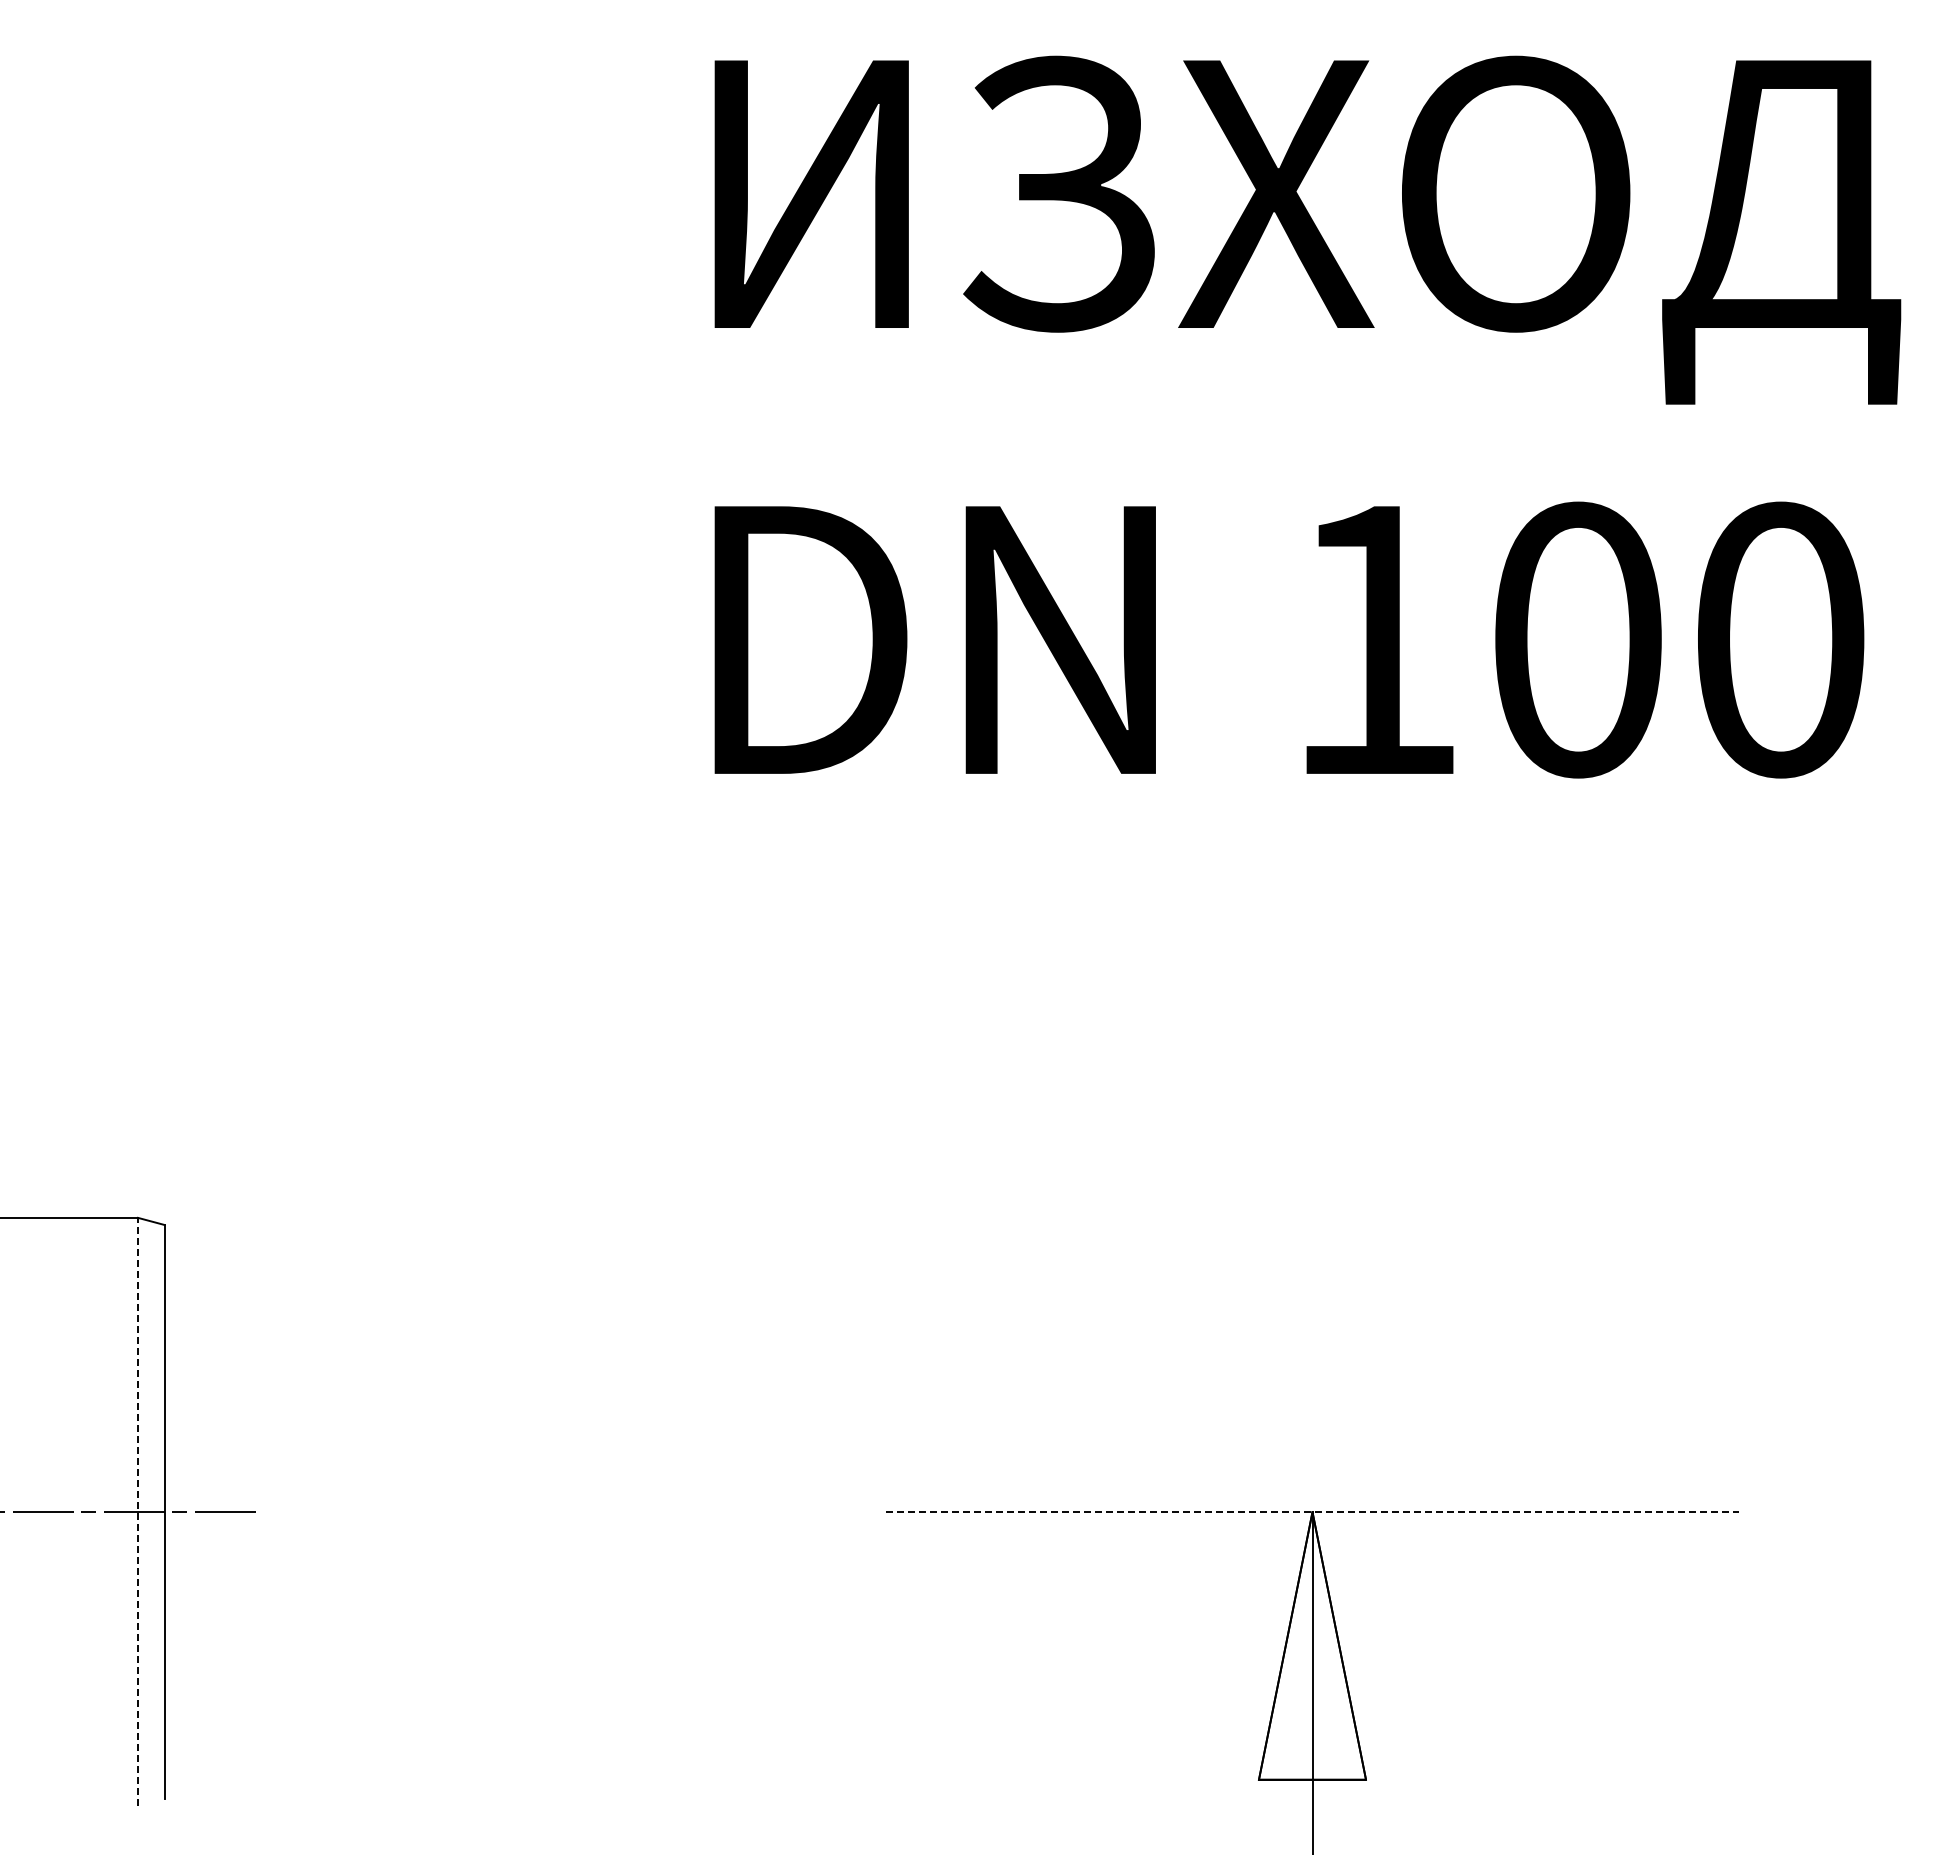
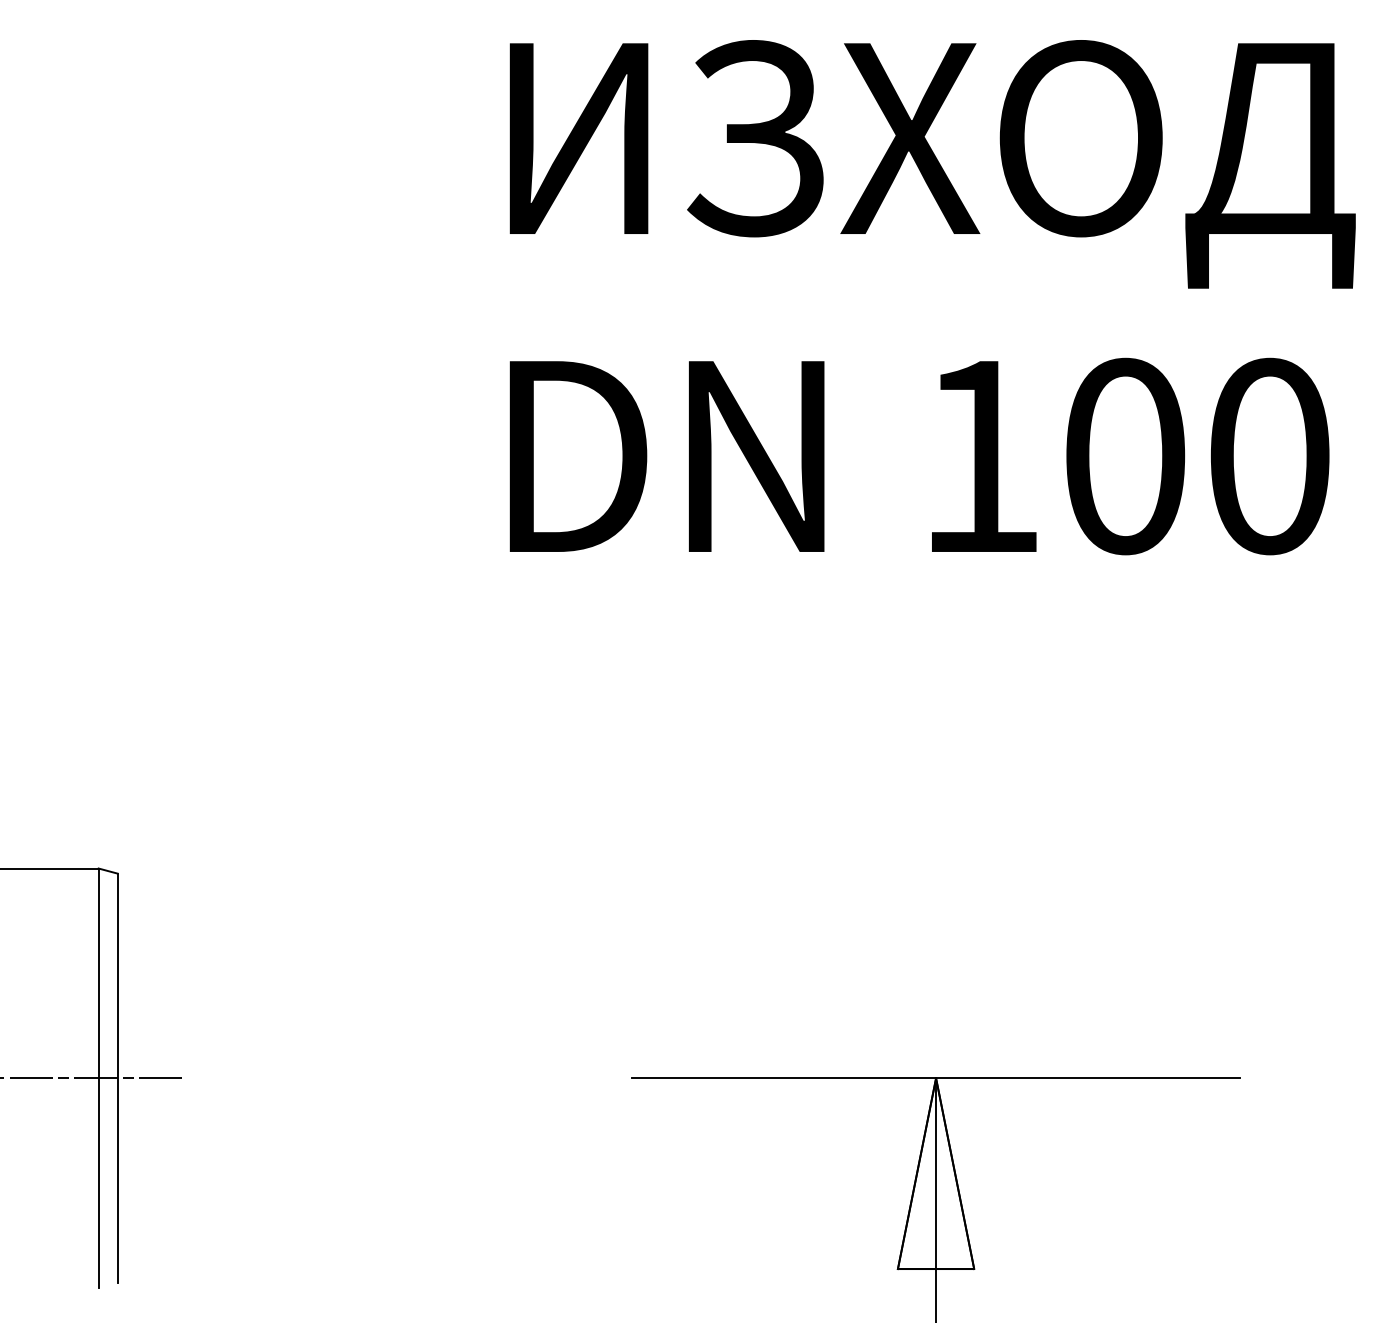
line: (137, 1511) -> (98, 1077), dashed -> solid
line: (1312, 1512) -> (936, 1078), dashed -> solid

